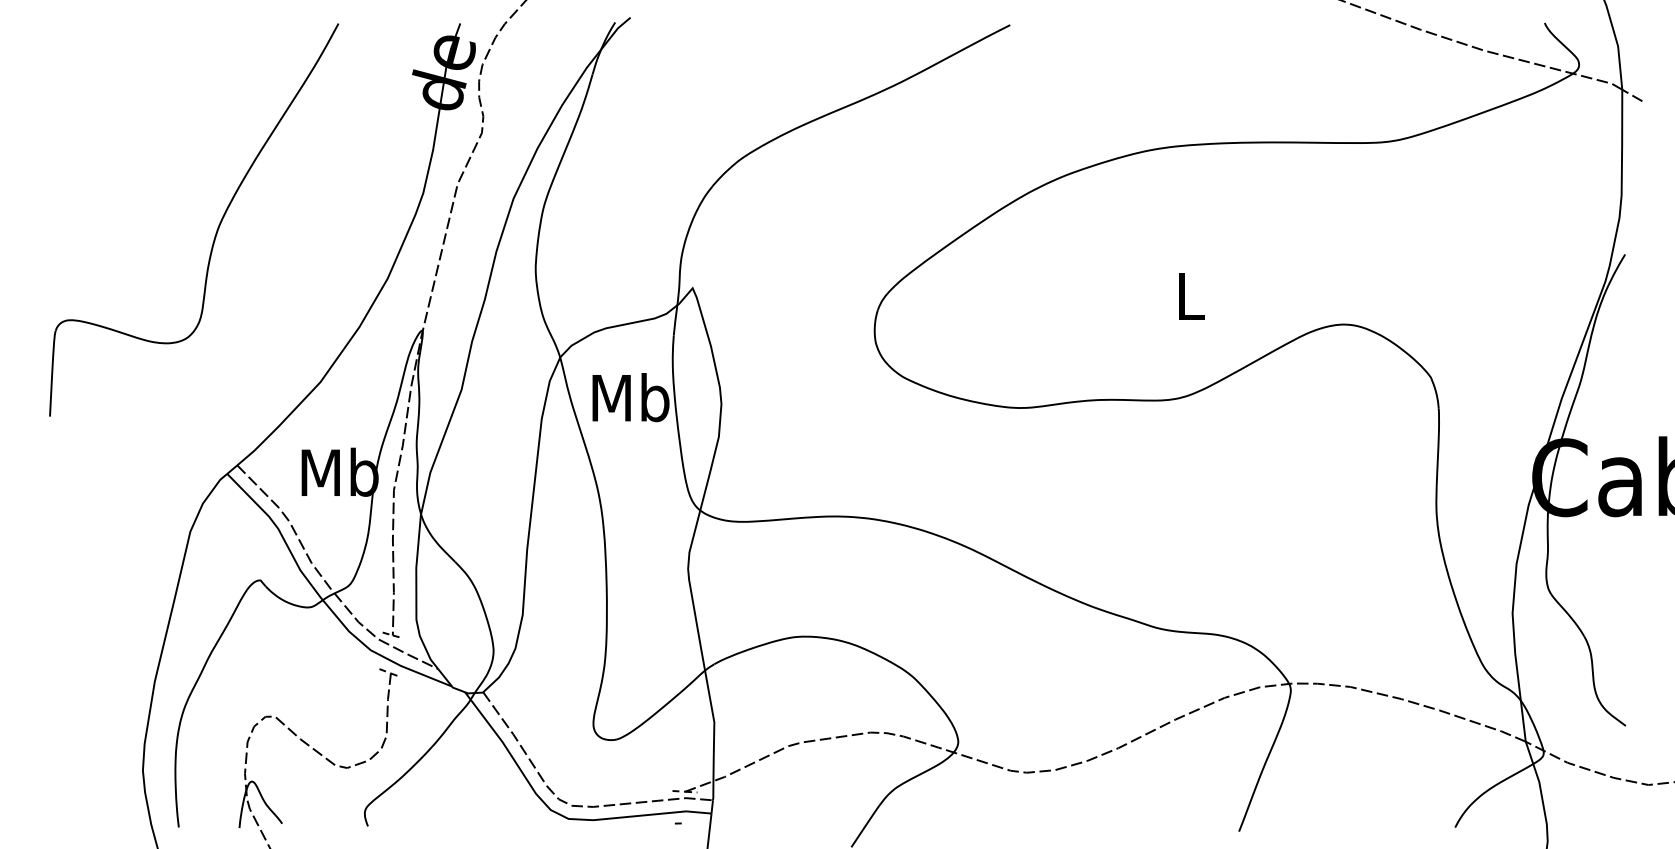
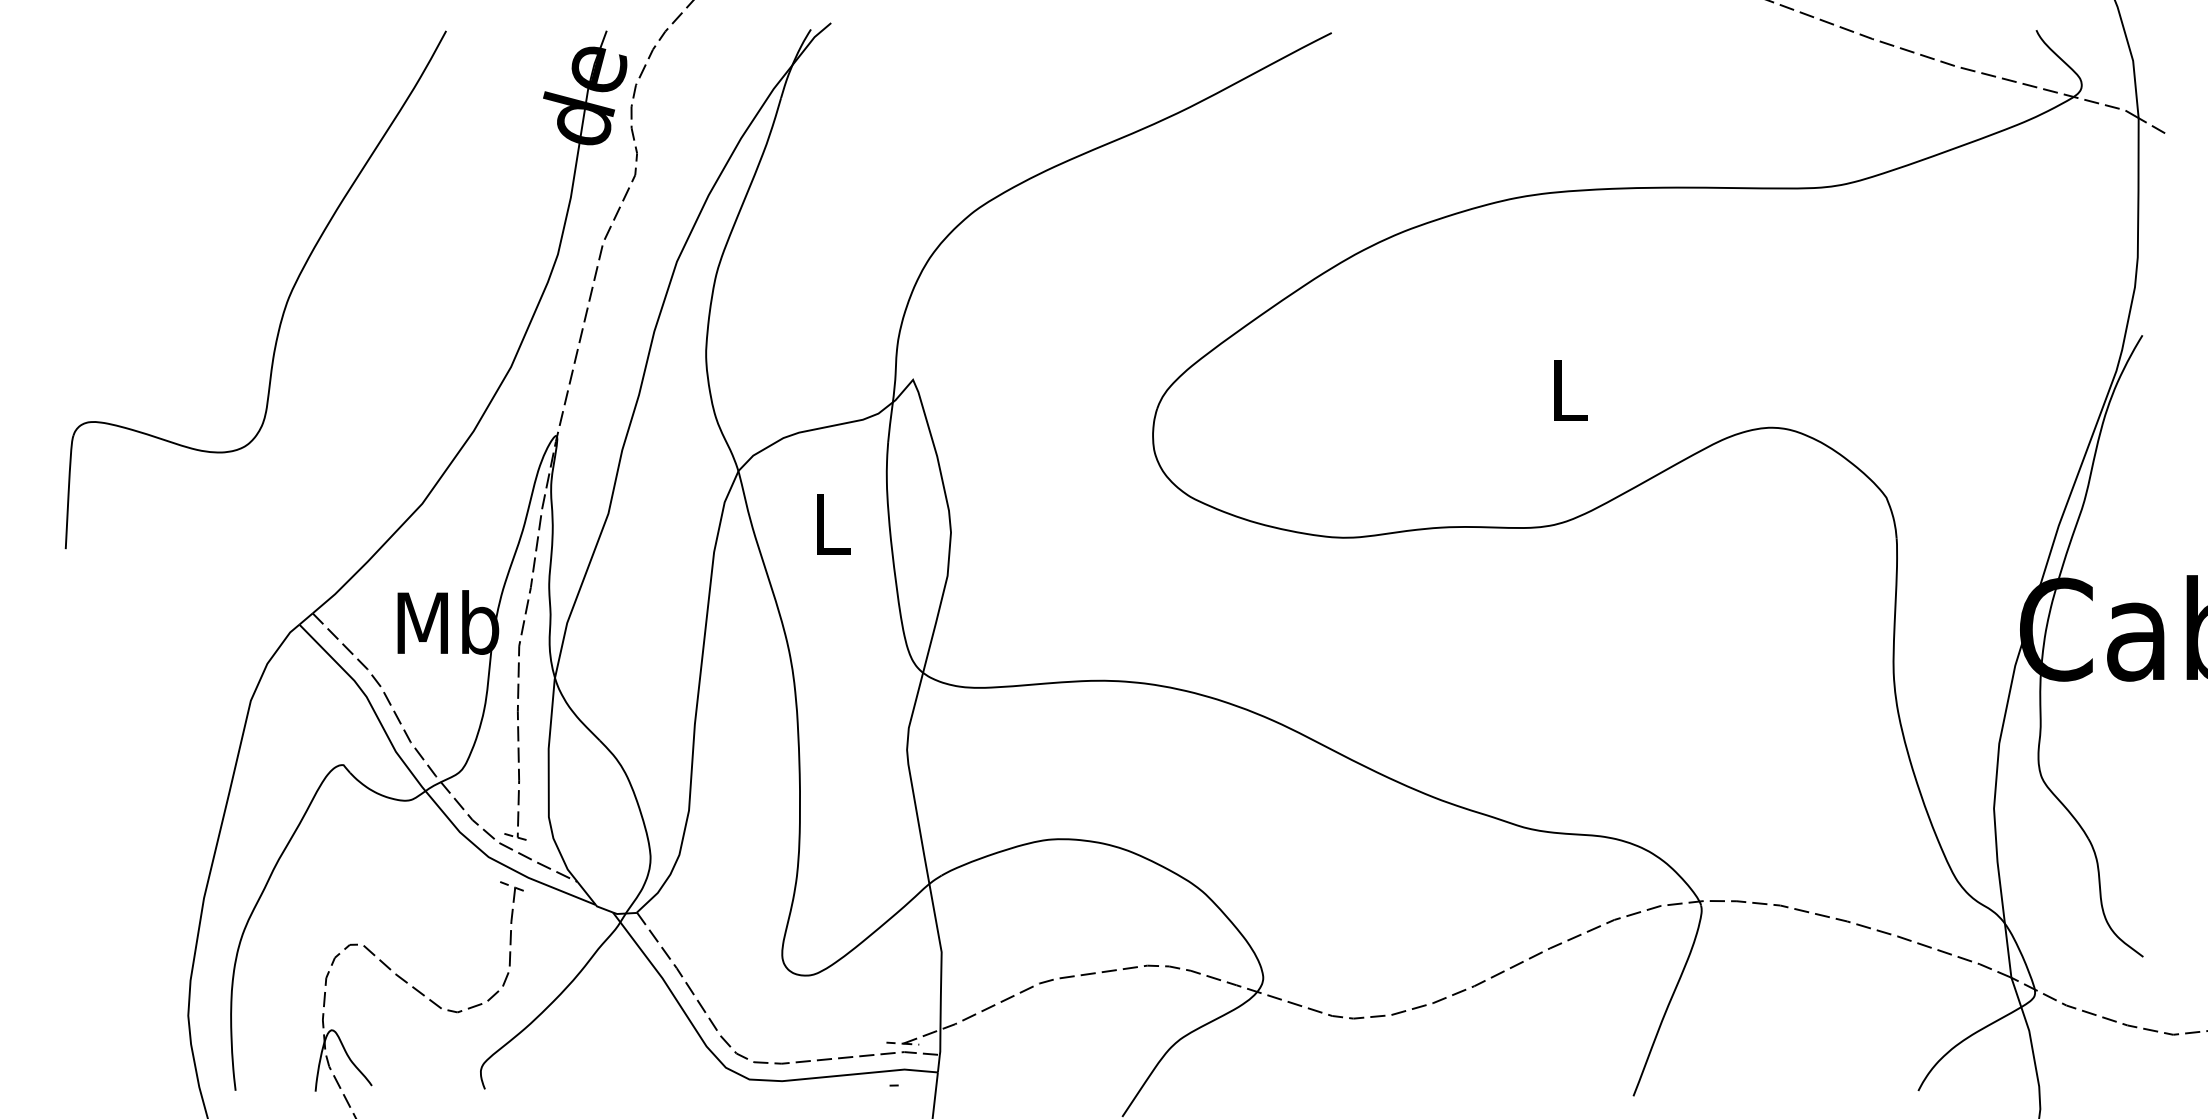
text: (630, 397) -> (831, 523), Mb -> L

